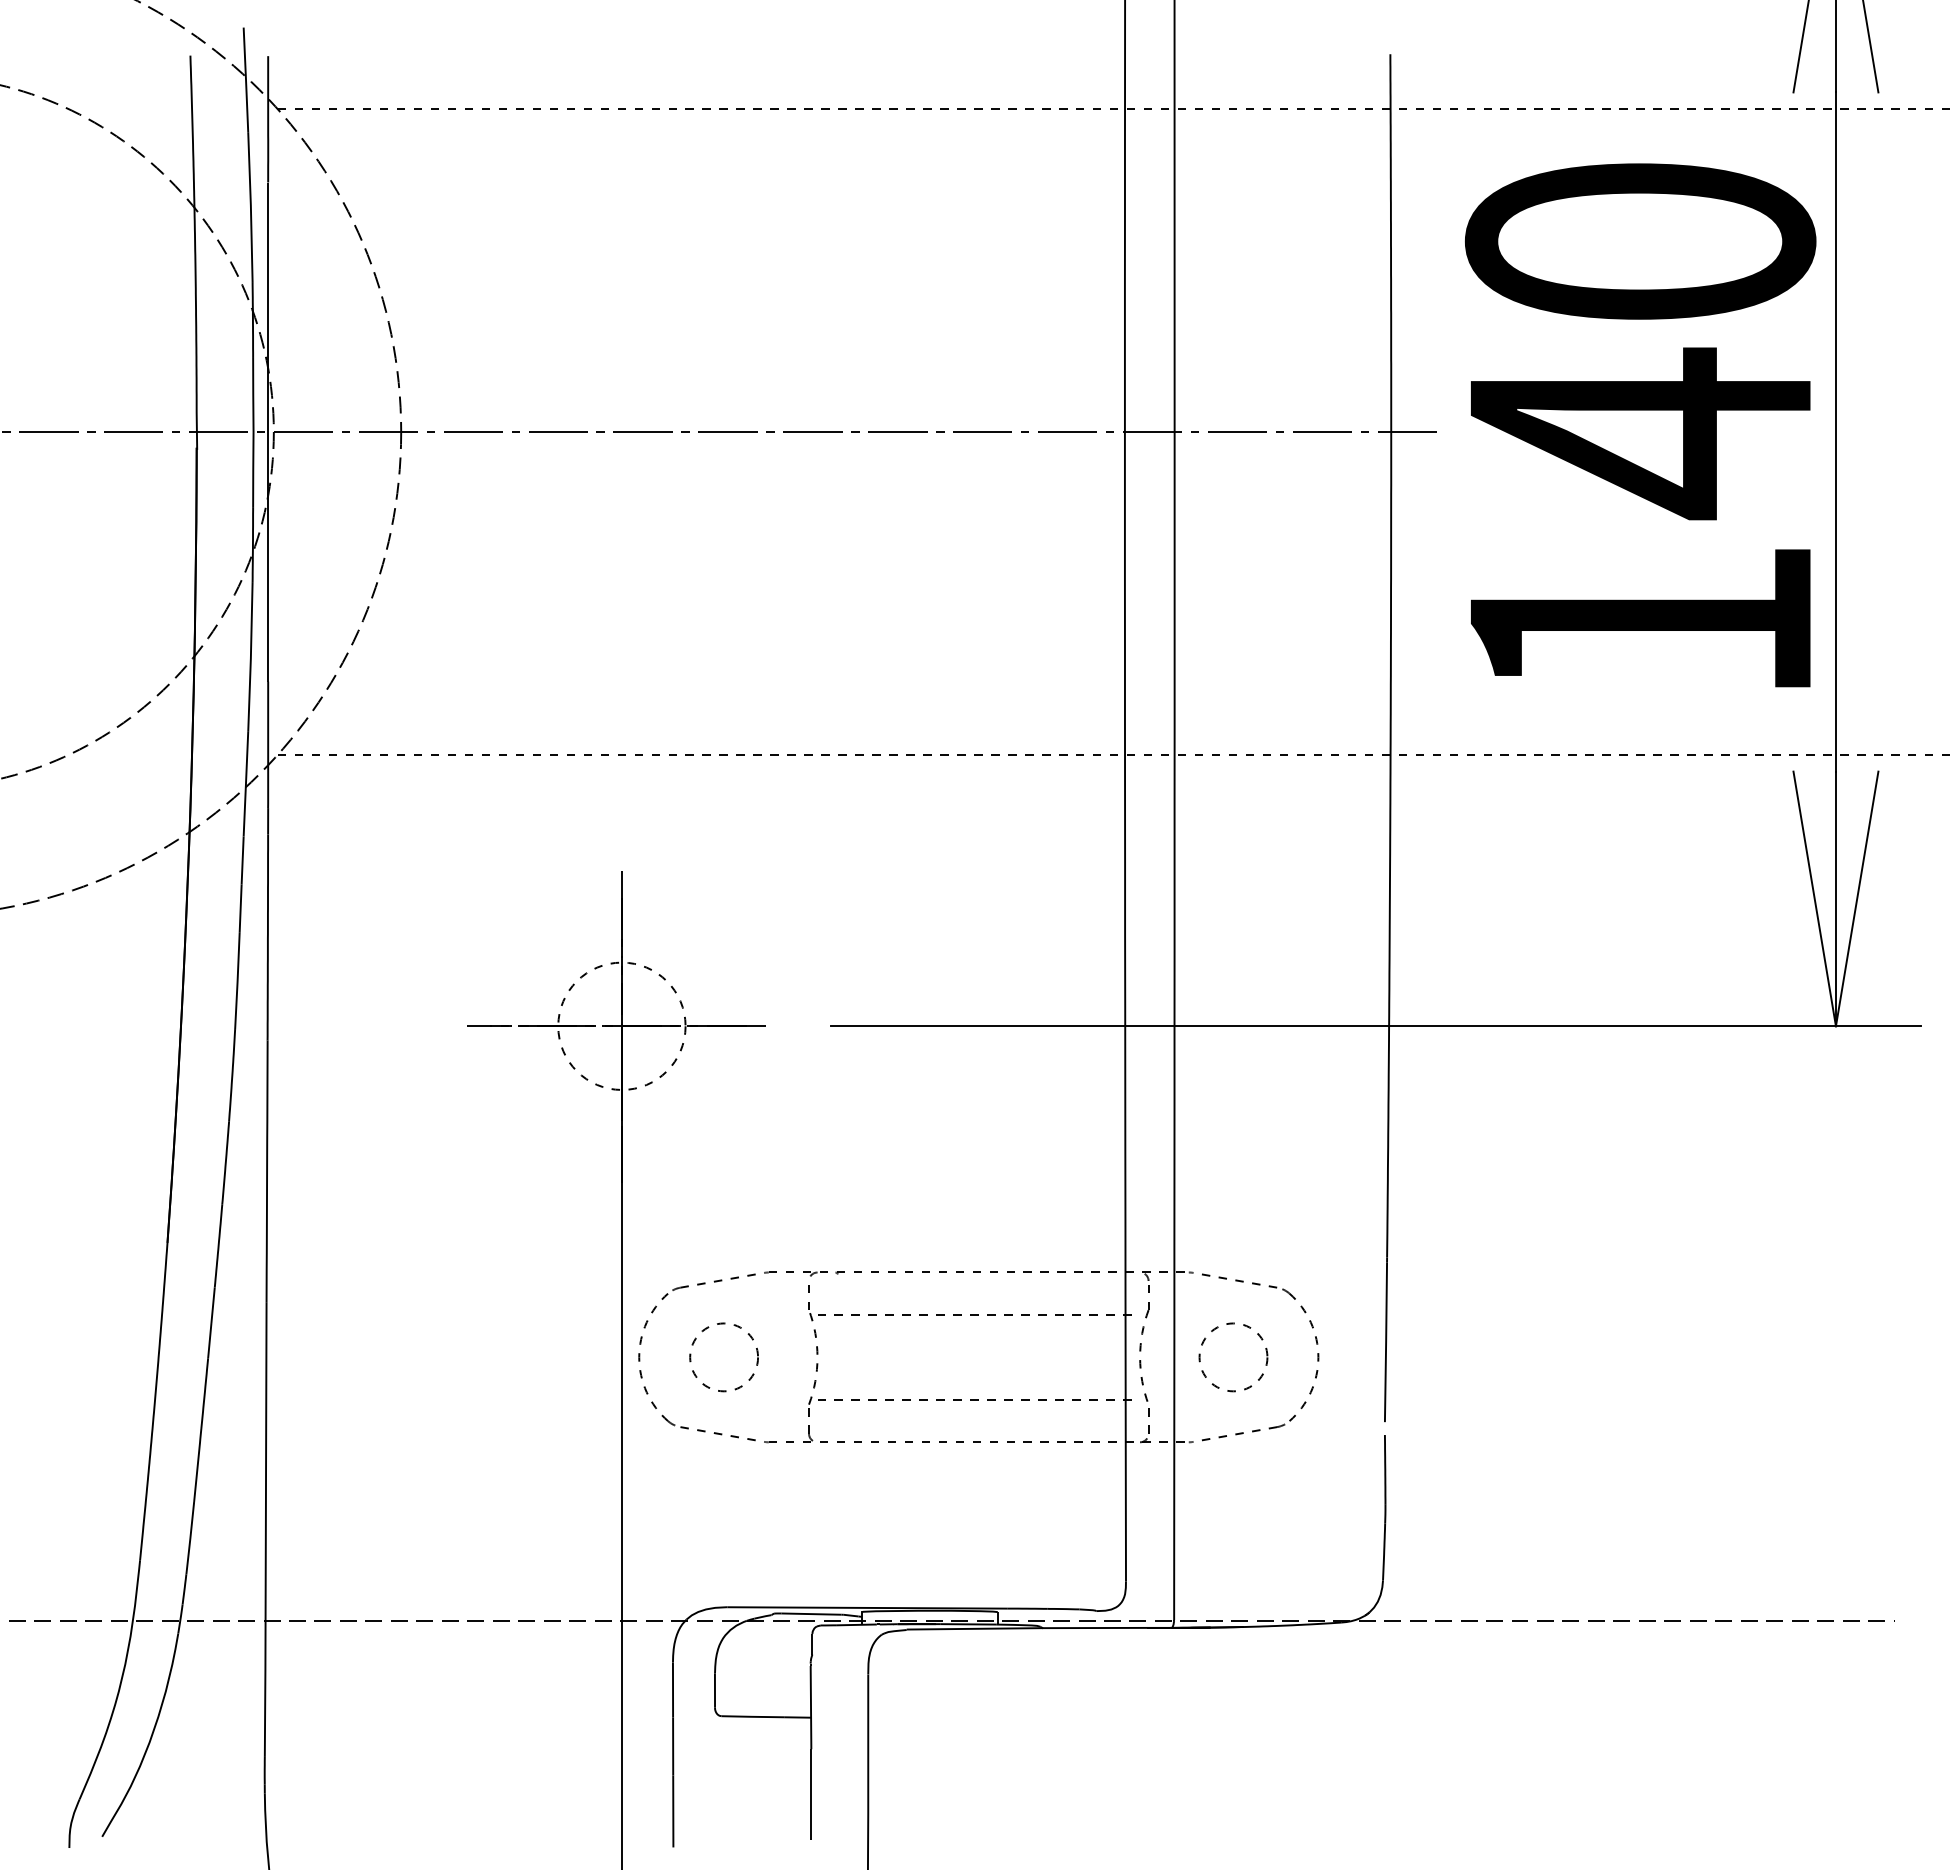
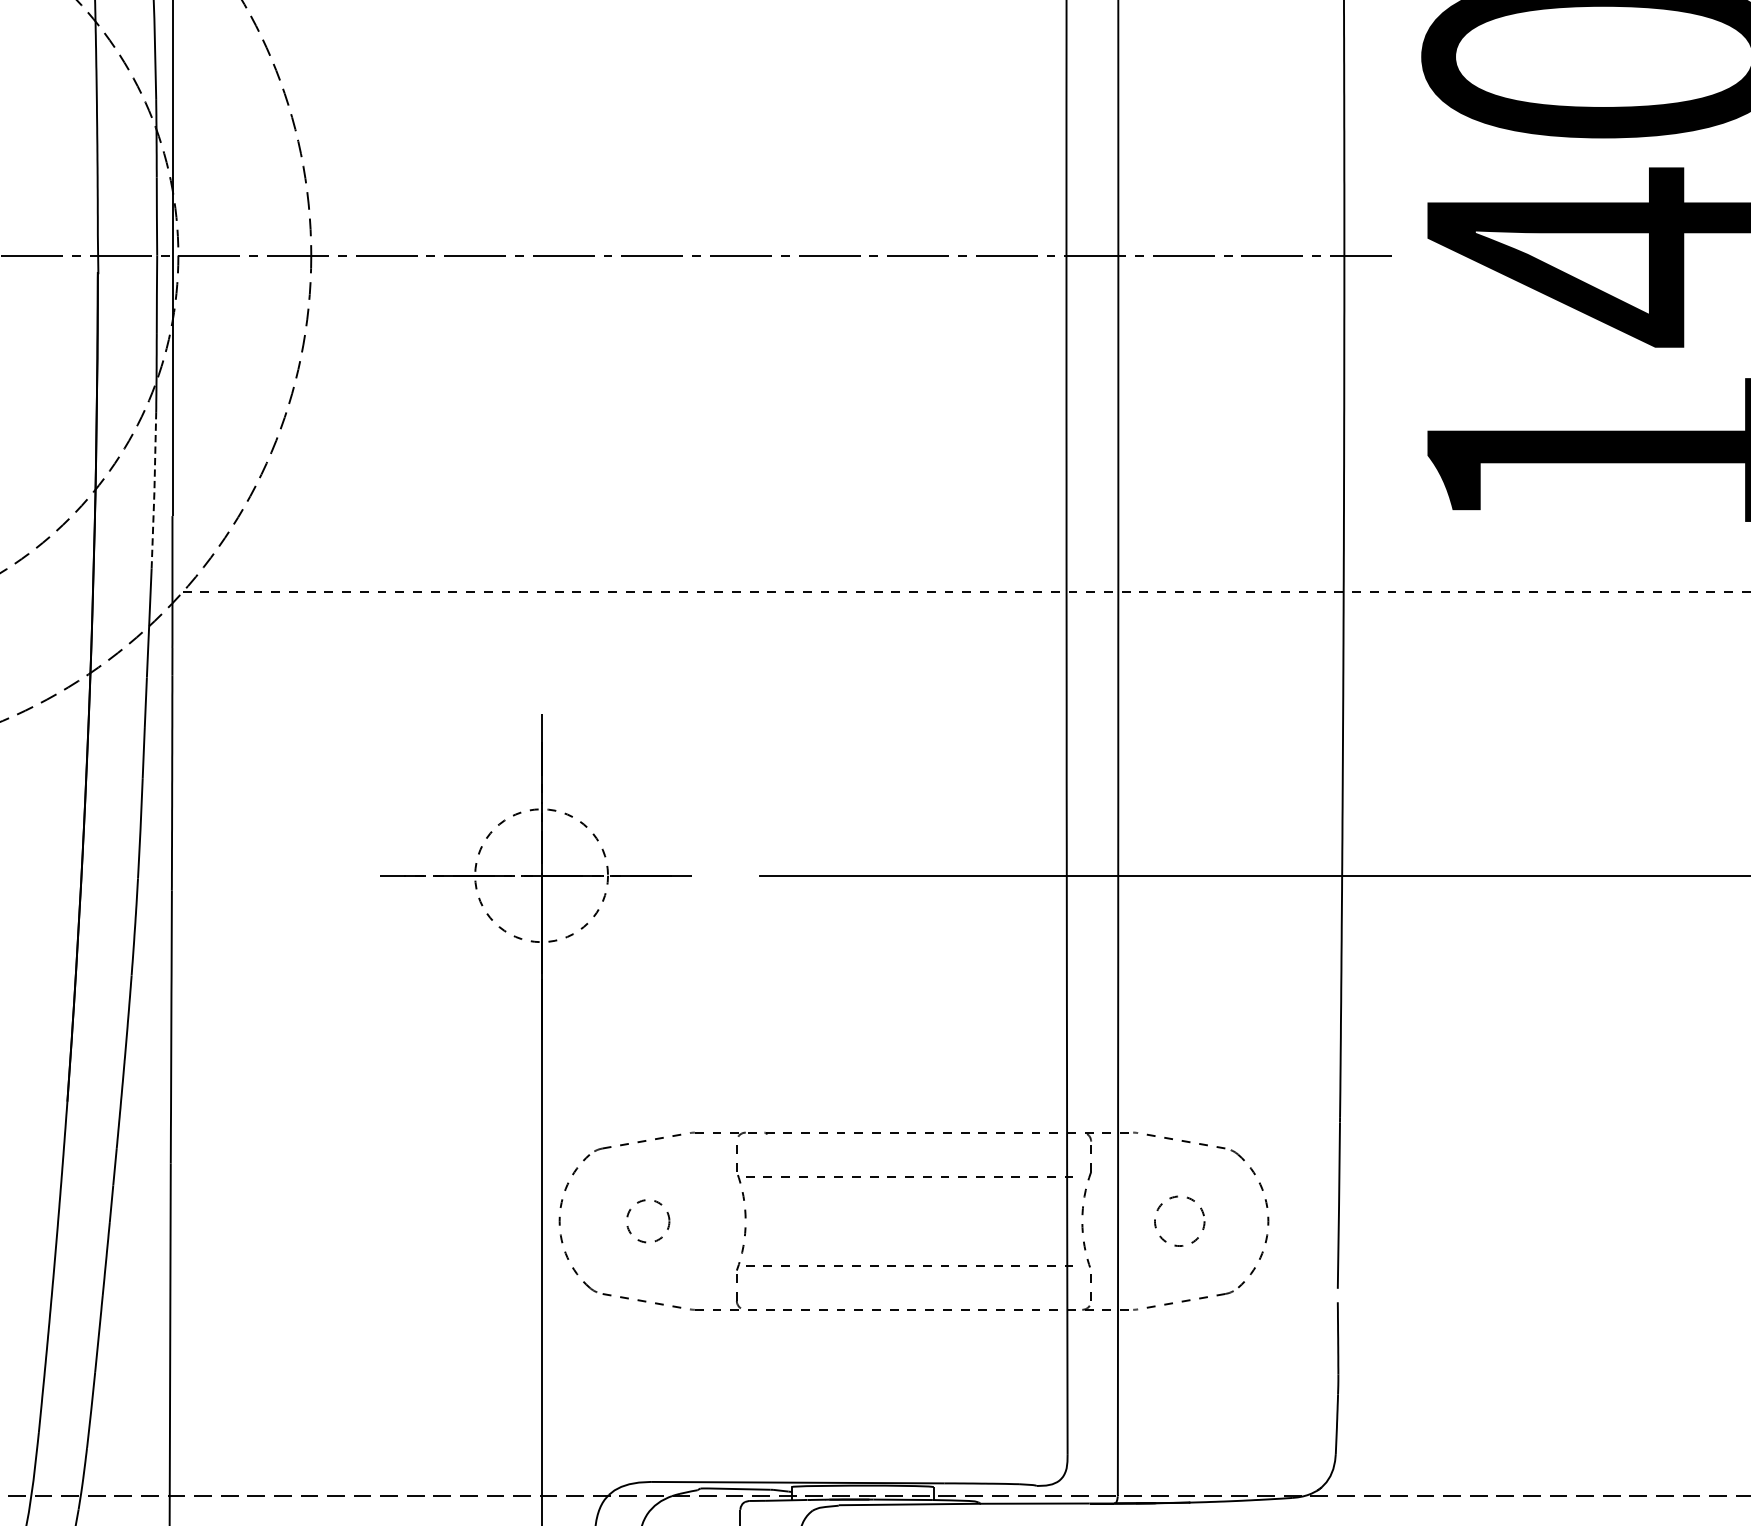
line: (250, 657) -> (154, 490), solid -> dashed
circle: (723, 1357) -> (647, 1221), size x0.6
circle: (1233, 1357) -> (1179, 1221), size x0.7

